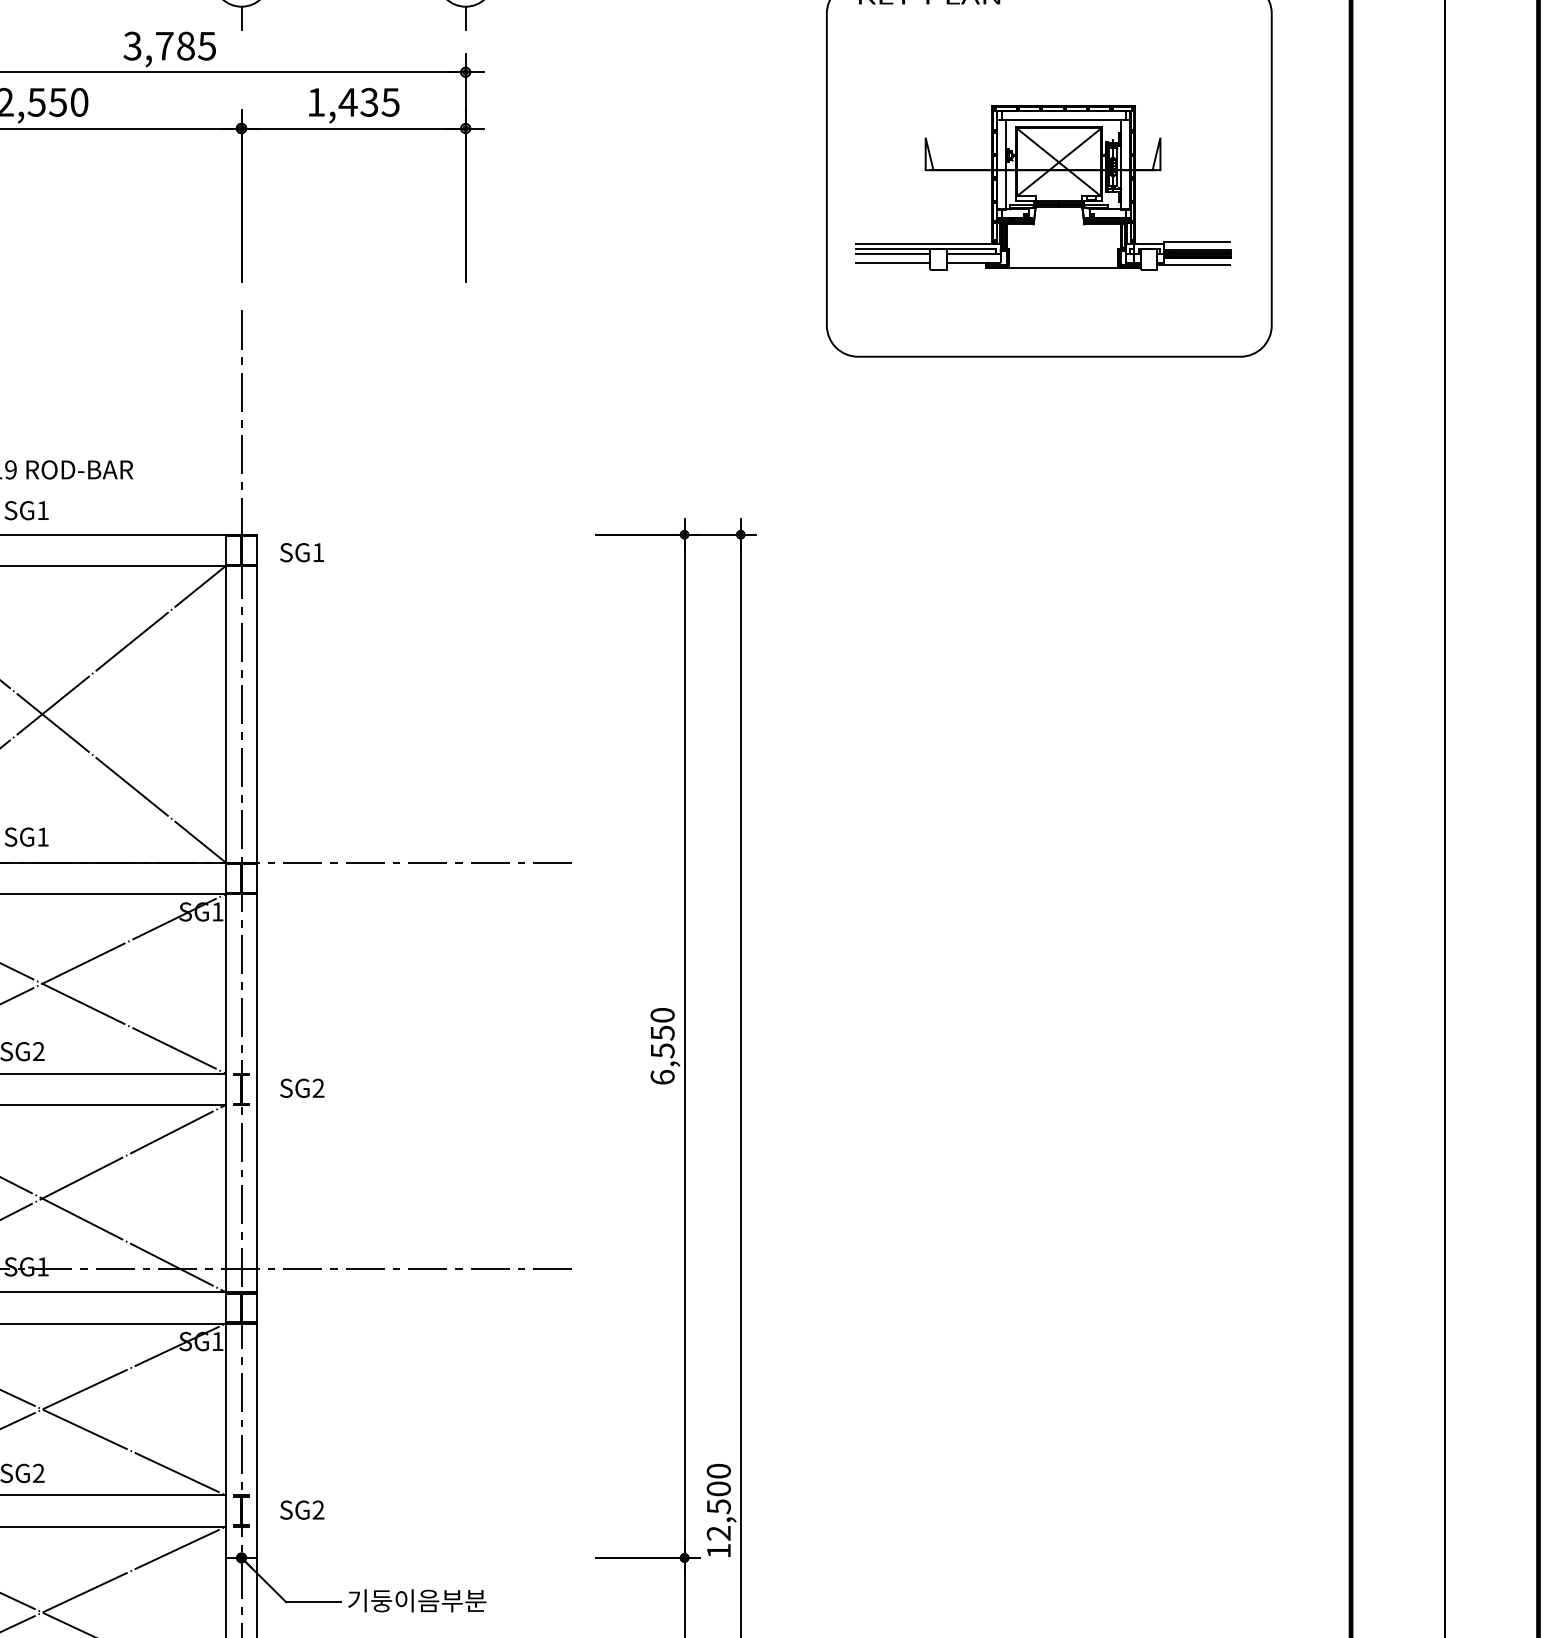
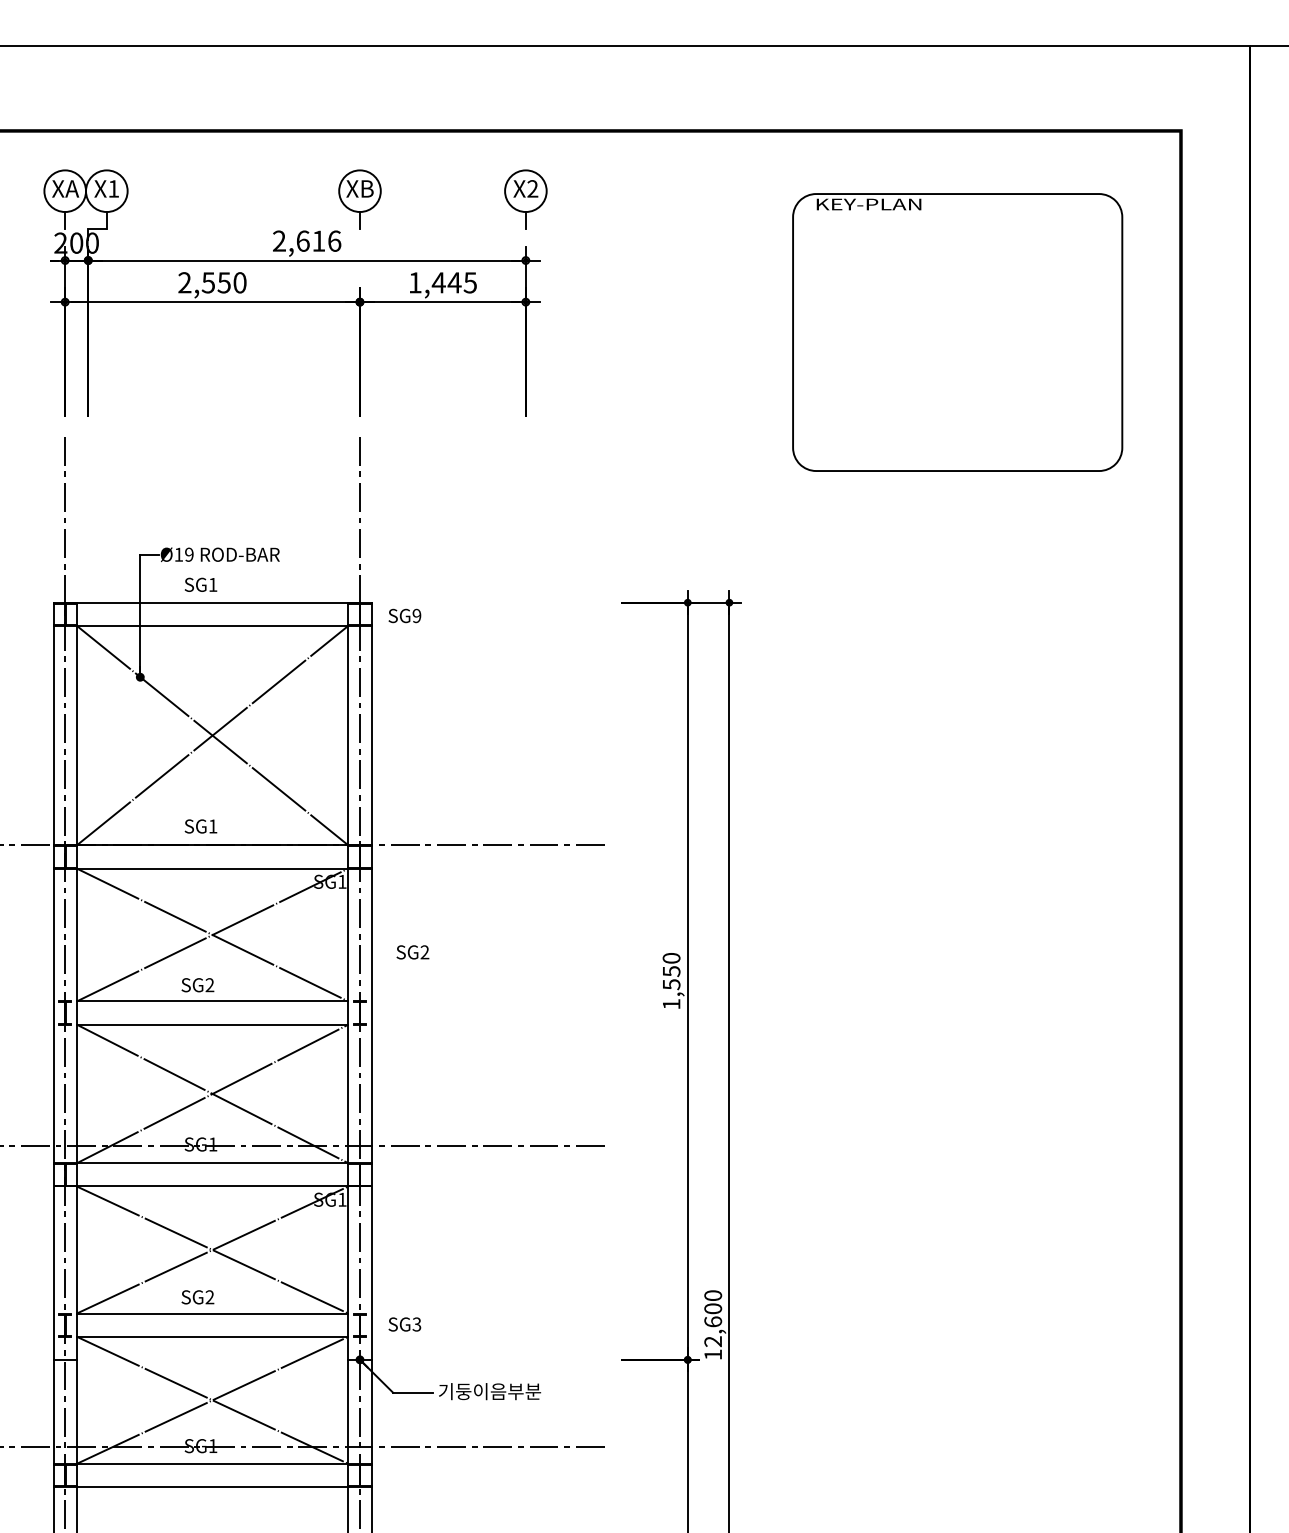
text: (169, 45) -> (306, 240), 3,785 -> 2,616
text: (369, 101) -> (454, 282), 1,435 -> 1,445
part: (1043, 187) -> (953, 345), removed
text: (317, 551) -> (416, 615), SG1 -> SG9
text: (662, 1076) -> (671, 1003), 6,550 -> 1,550
text: (301, 1088) -> (412, 952), moved
text: (719, 1506) -> (713, 1321), 12,500 -> 12,600
text: (317, 1510) -> (416, 1324), SG2 -> SG3

